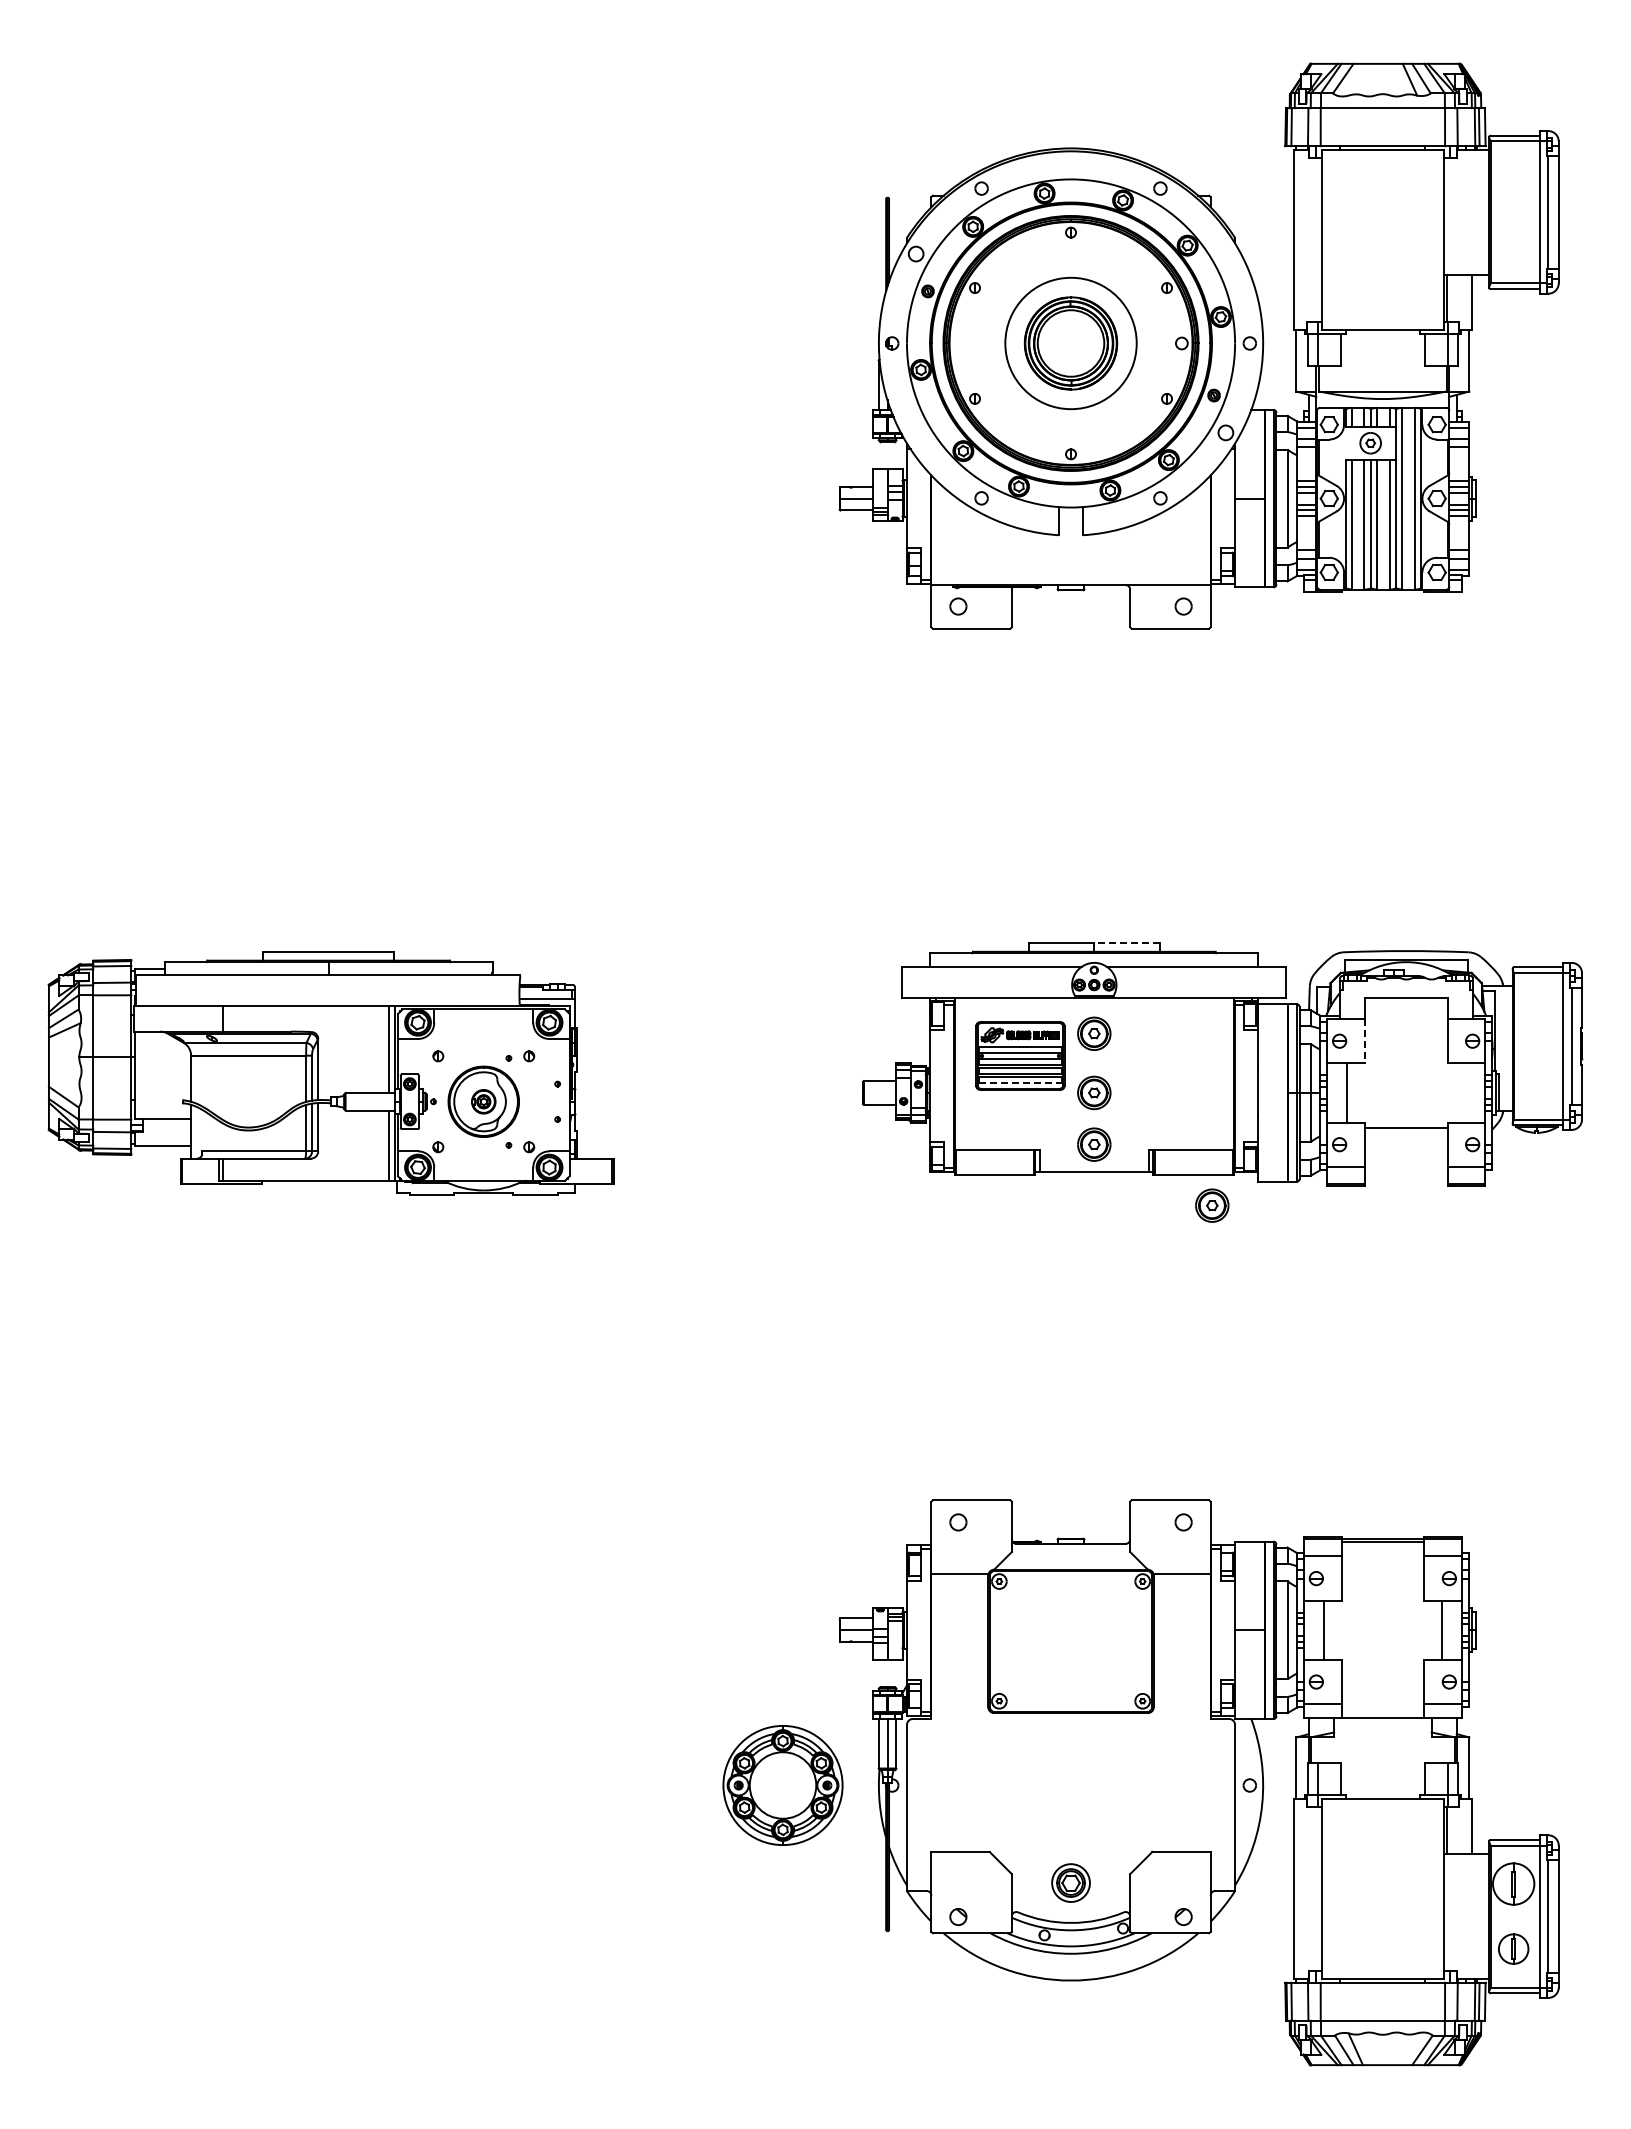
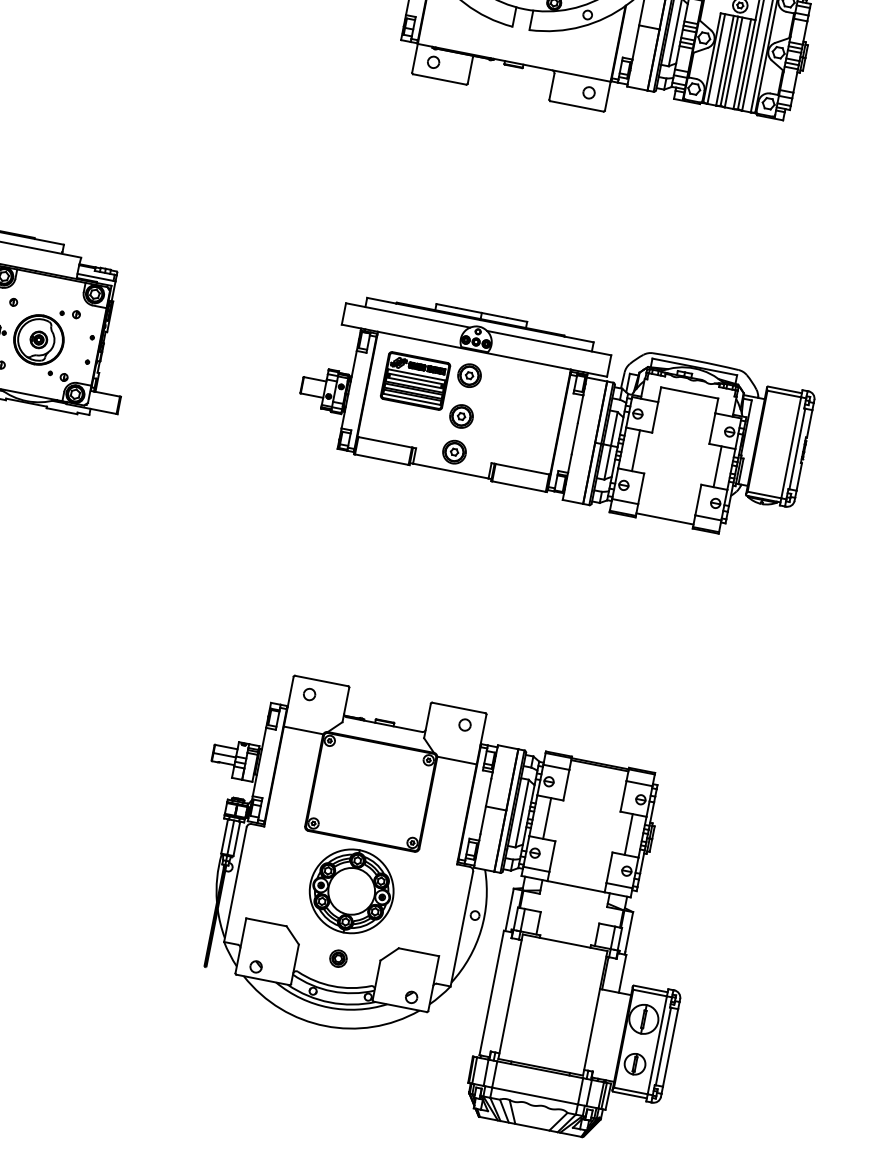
line: (1127, 942) -> (504, 317), dashed -> solid
line: (1364, 1041) -> (655, 417), dashed -> solid
line: (1020, 1082) -> (412, 399), dashed -> solid
line: (1465, 1092) -> (717, 466), added
line: (1405, 1128) -> (664, 519), moved
part: (1212, 1205) -> (527, 510), removed
part: (782, 1785) -> (351, 891), moved
part: (1070, 1882) -> (338, 958), size x0.62

